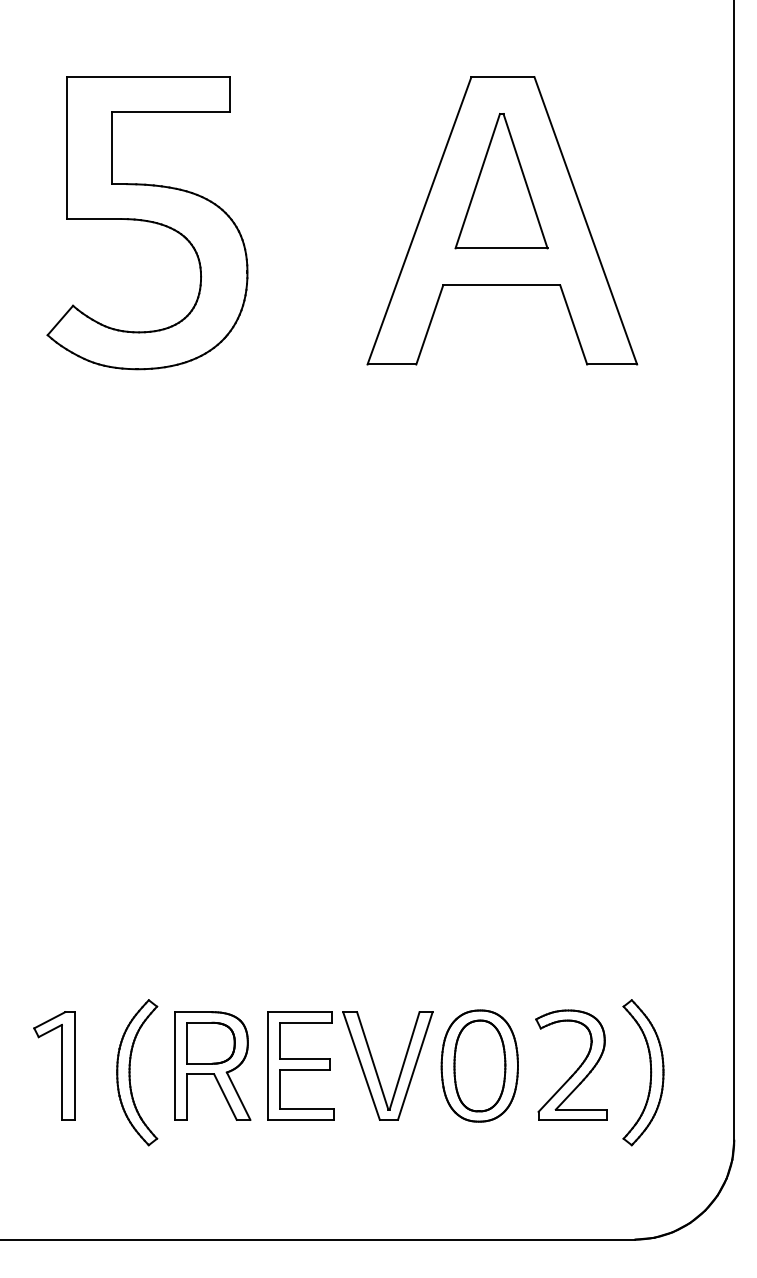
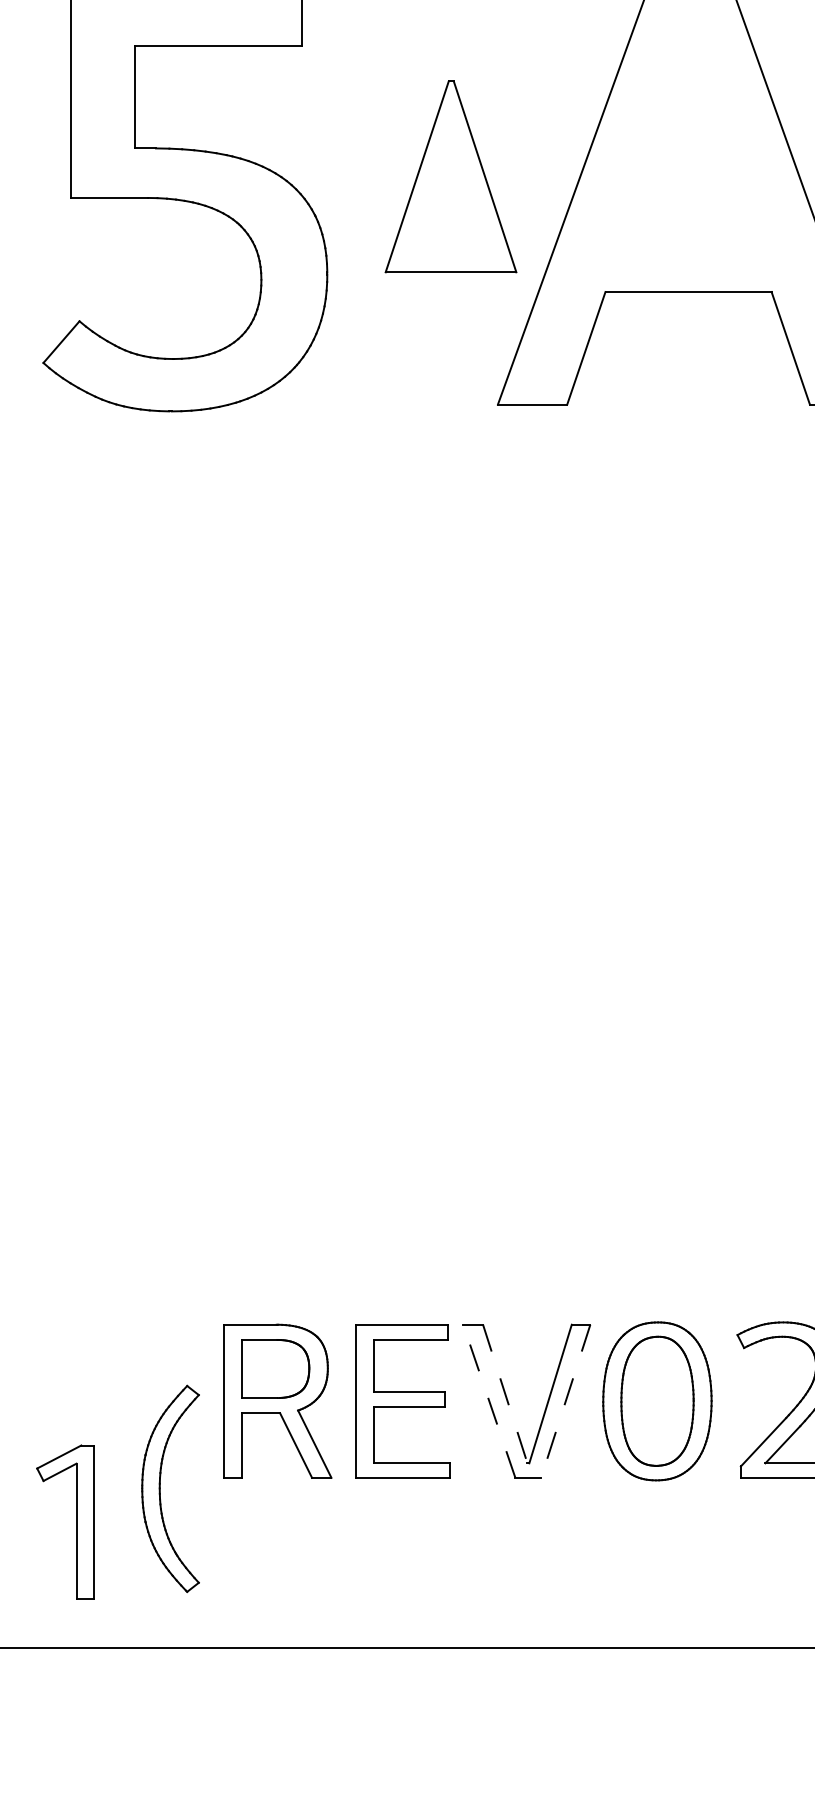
part: (501, 181) -> (450, 177), moved
line: (372, 1061) -> (504, 1394), solid -> dashed
part: (61, 1065) -> (75, 1521), moved
line: (361, 1066) -> (489, 1401), solid -> dashed
line: (415, 1066) -> (566, 1401), solid -> dashed
part: (130, 1072) -> (161, 1488), moved

